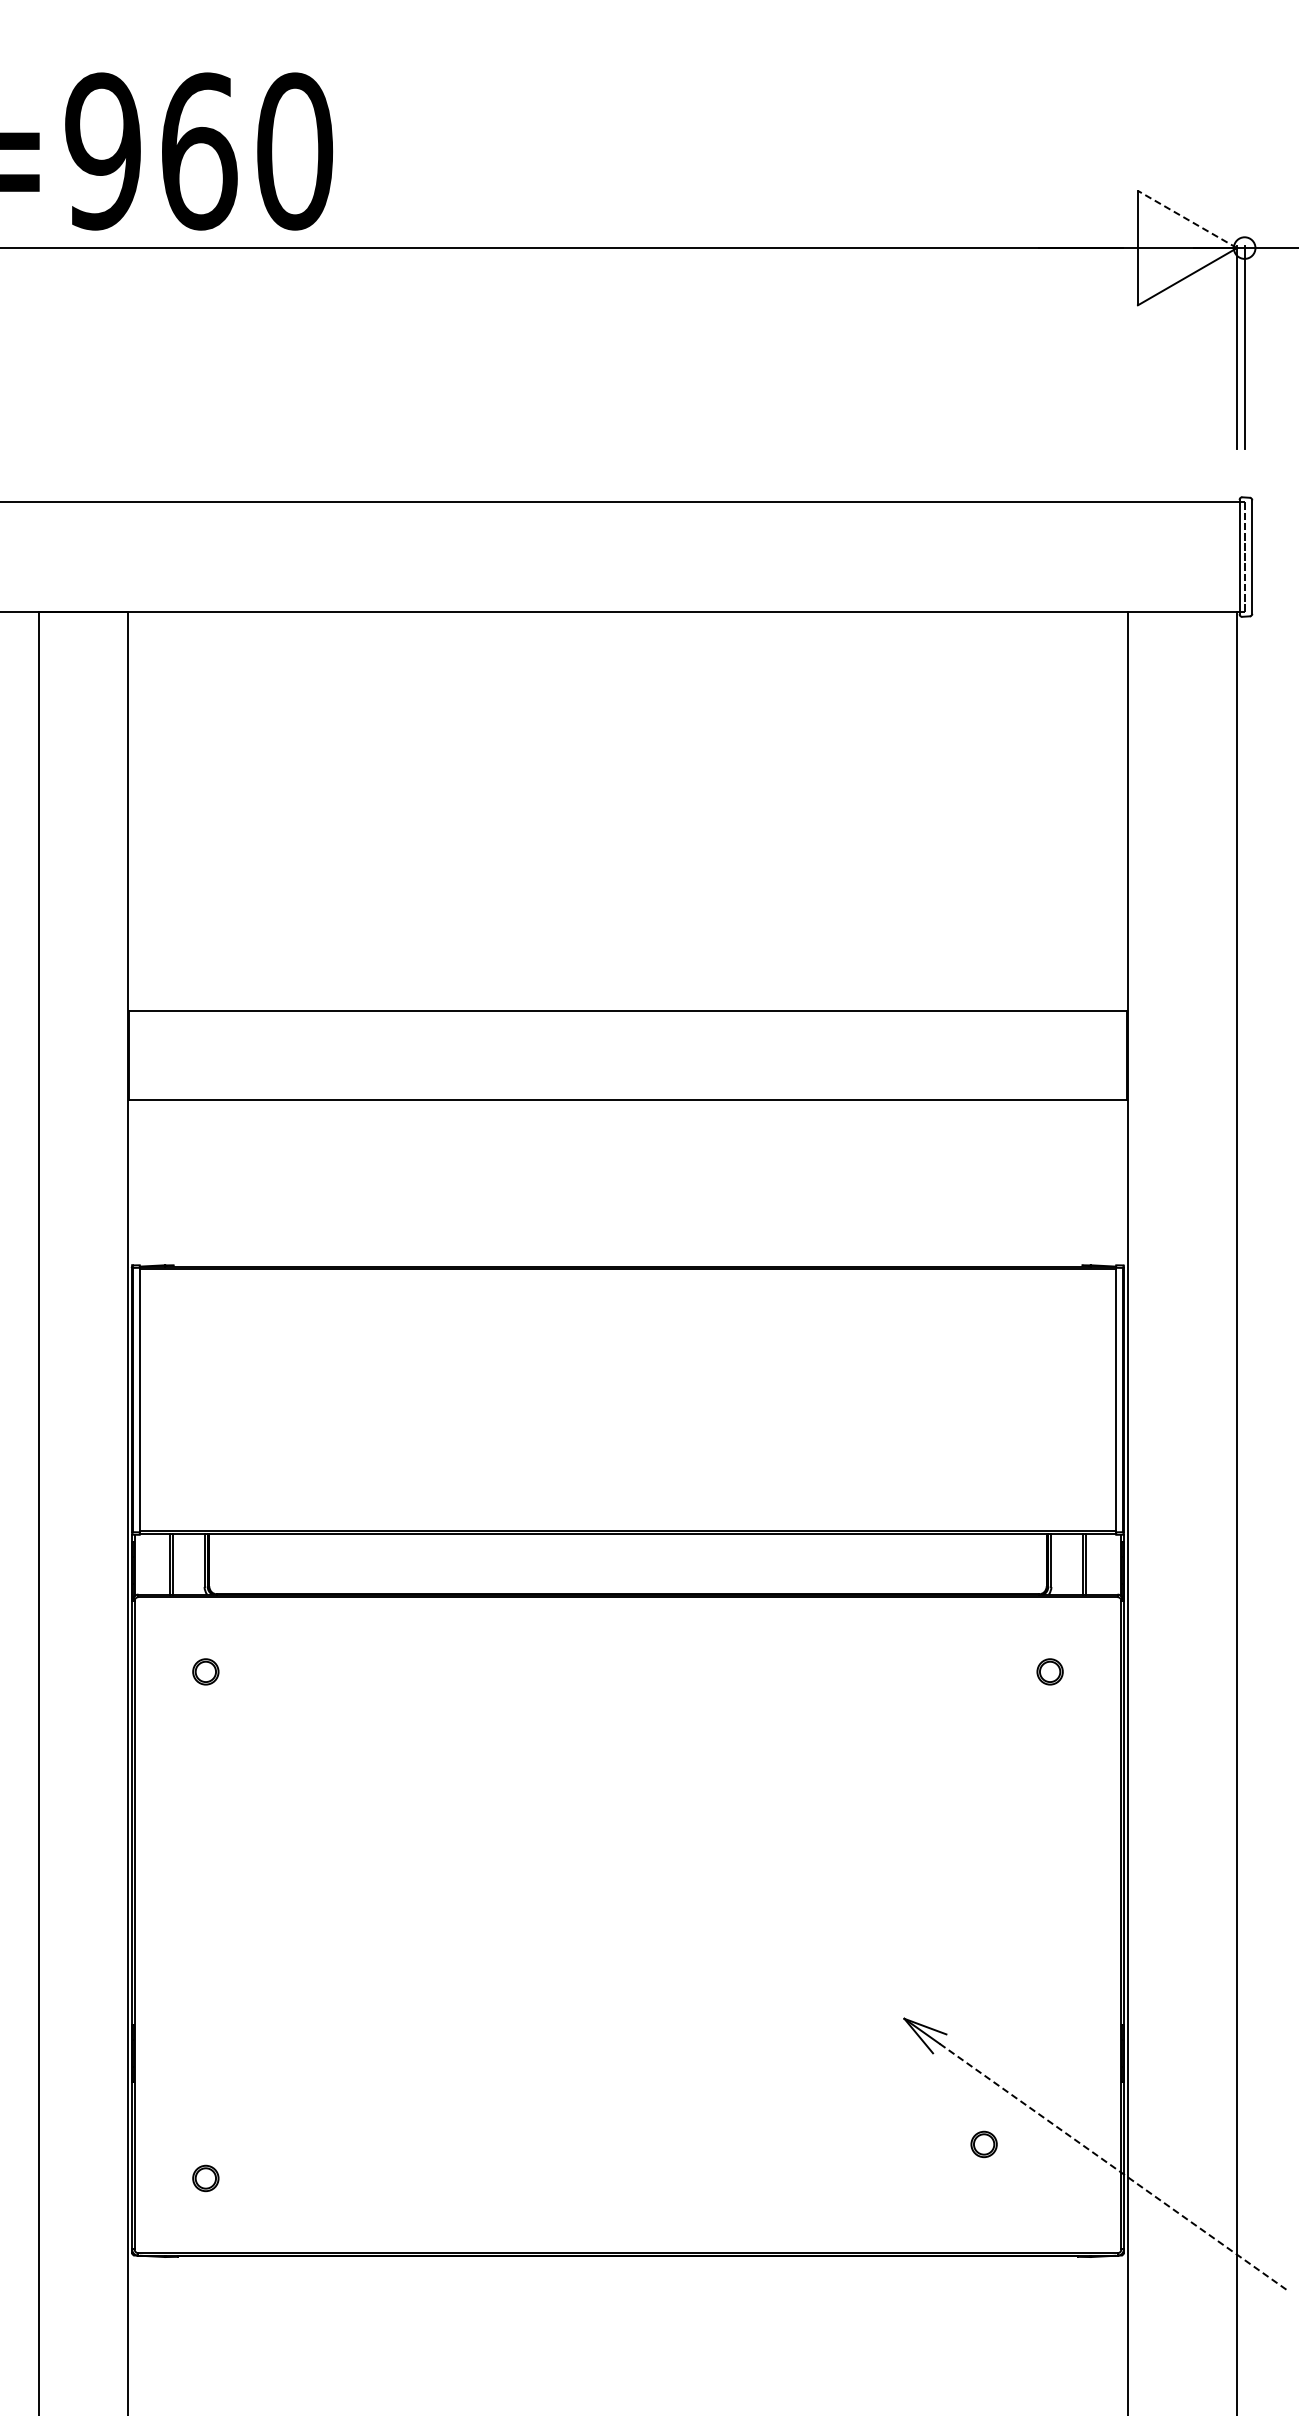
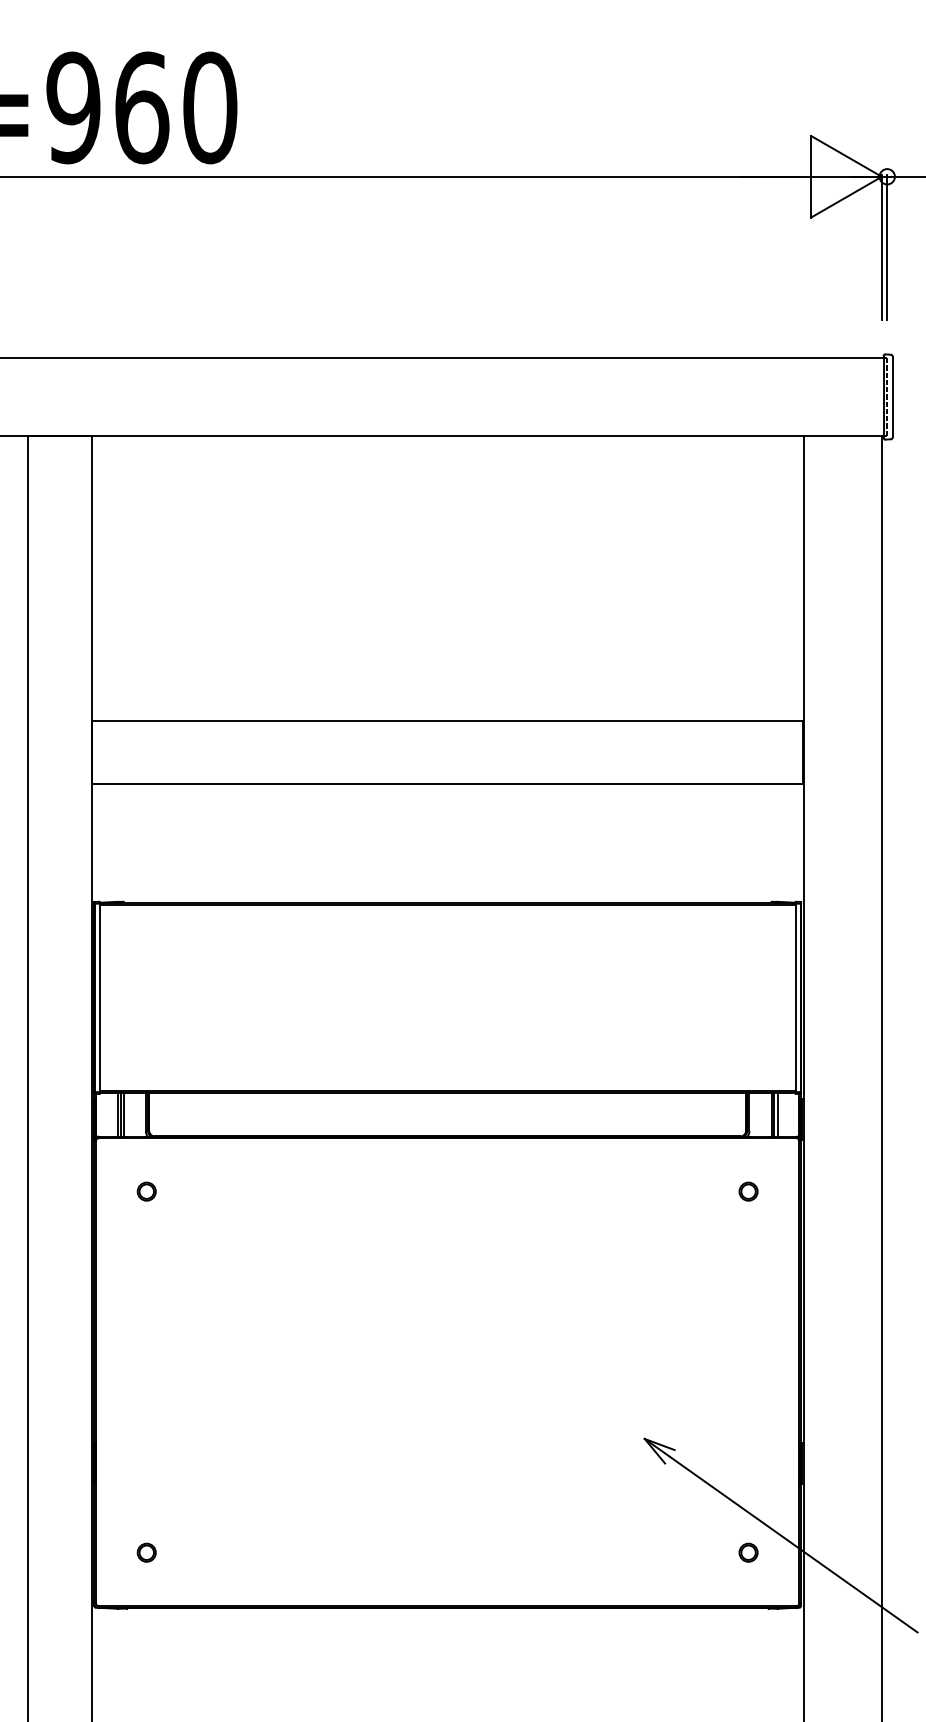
line: (1187, 219) -> (846, 156), dashed -> solid
line: (165, 1563) -> (118, 1114), added
line: (1090, 1563) -> (777, 1114), added
part: (983, 2144) -> (748, 1552), moved
line: (1113, 2167) -> (793, 1544), dashed -> solid

